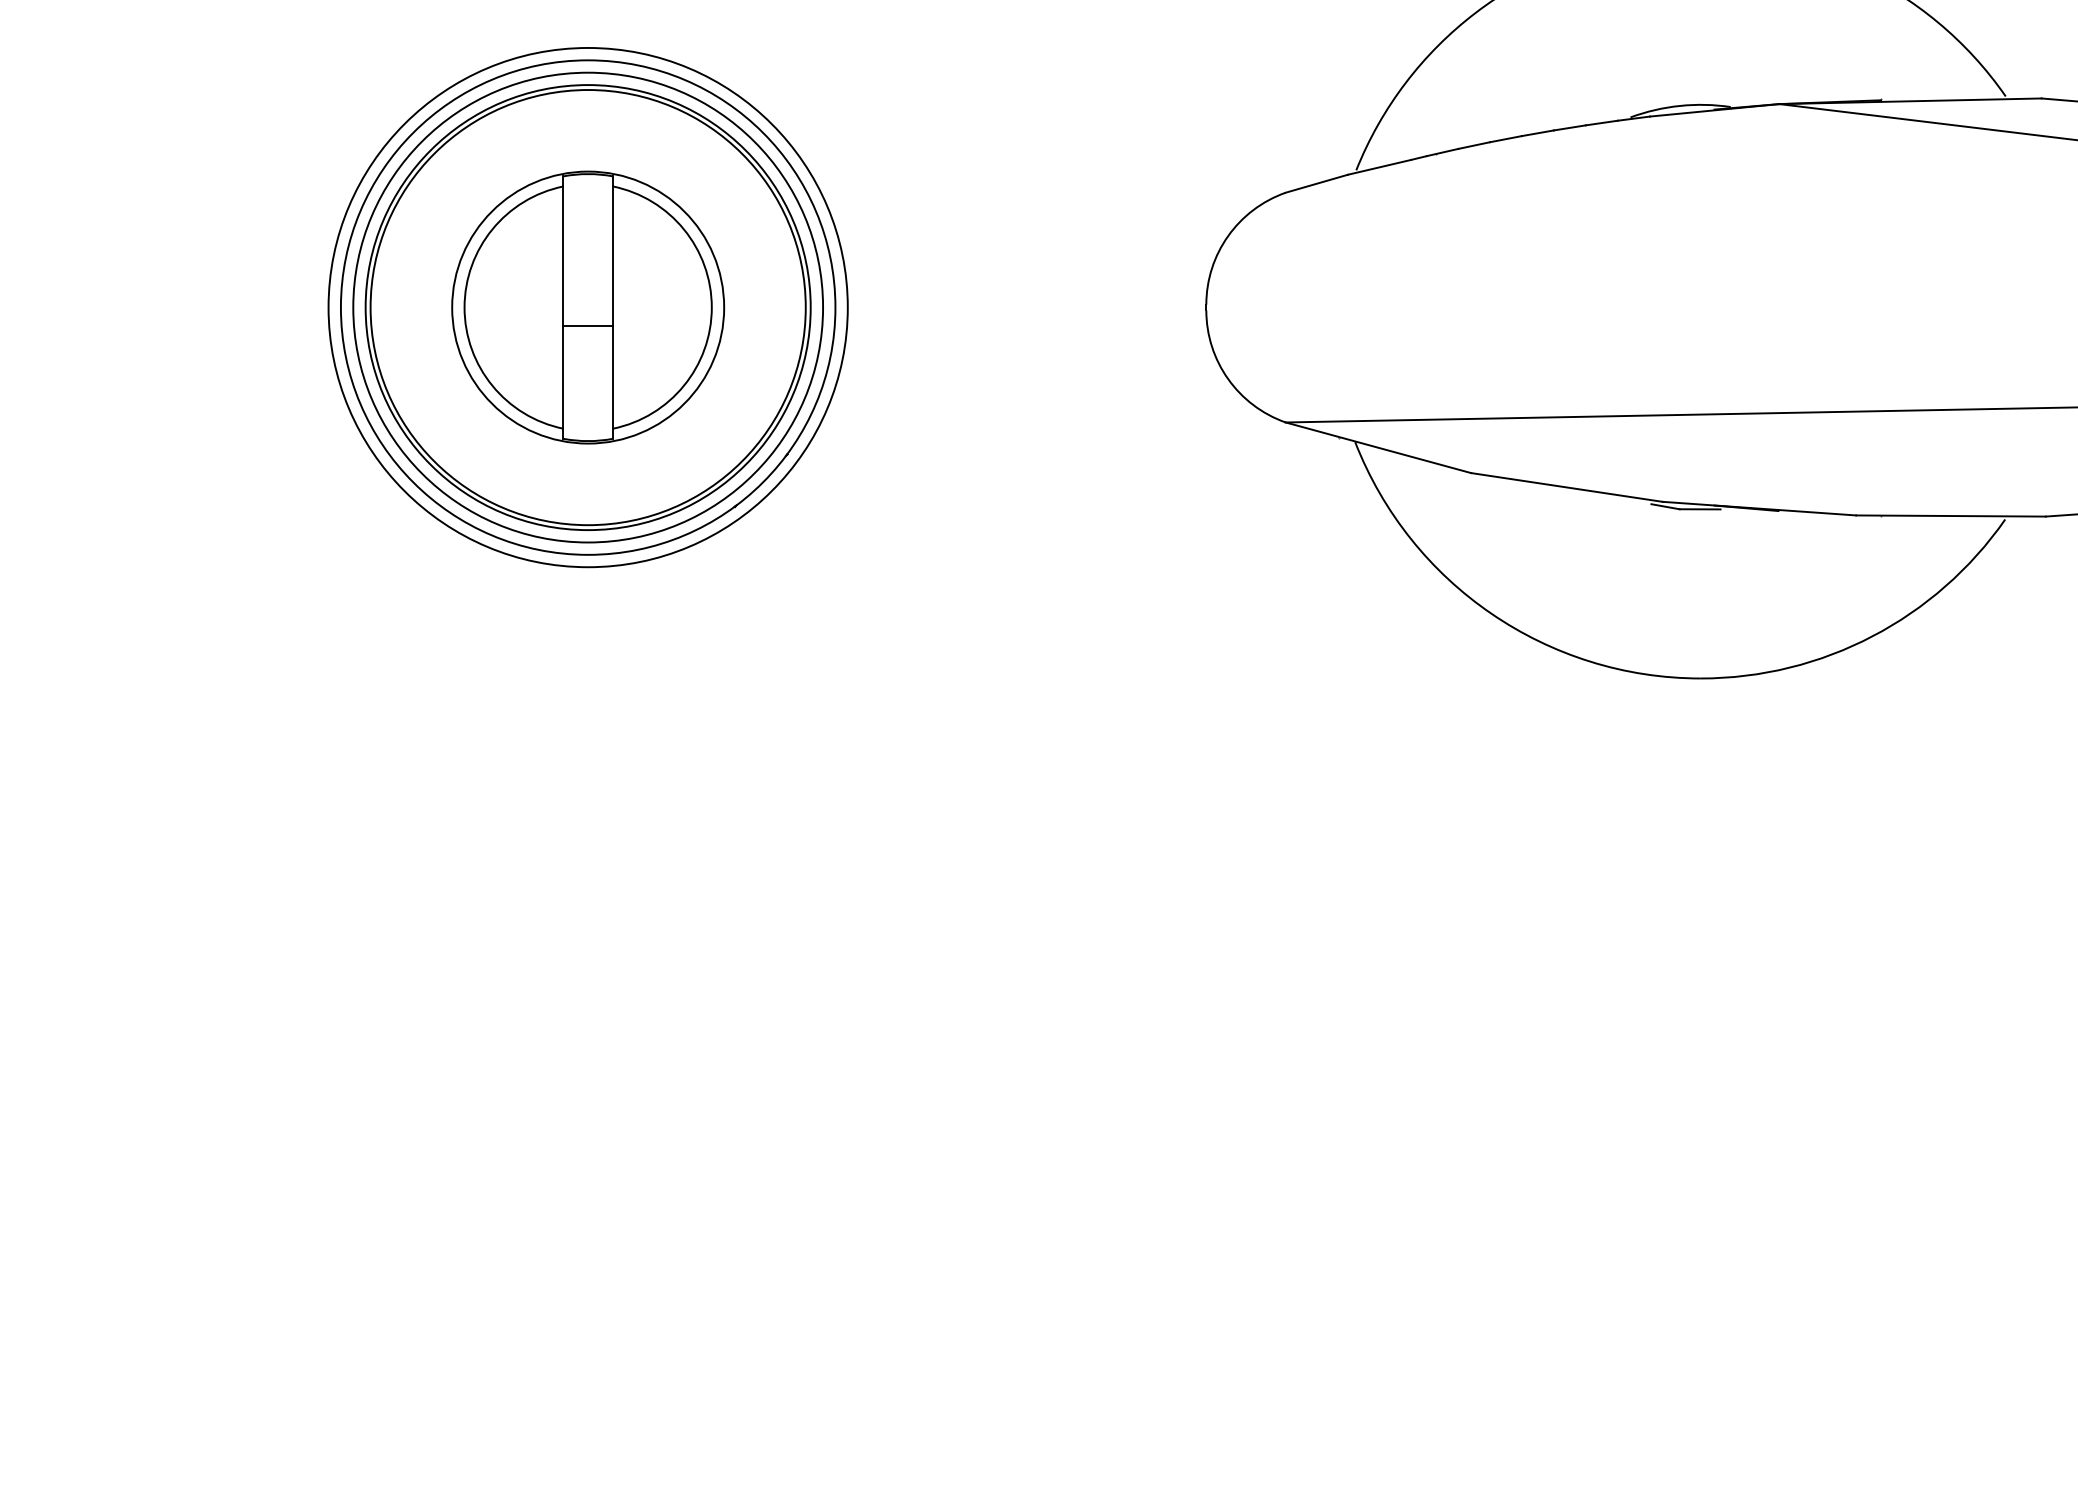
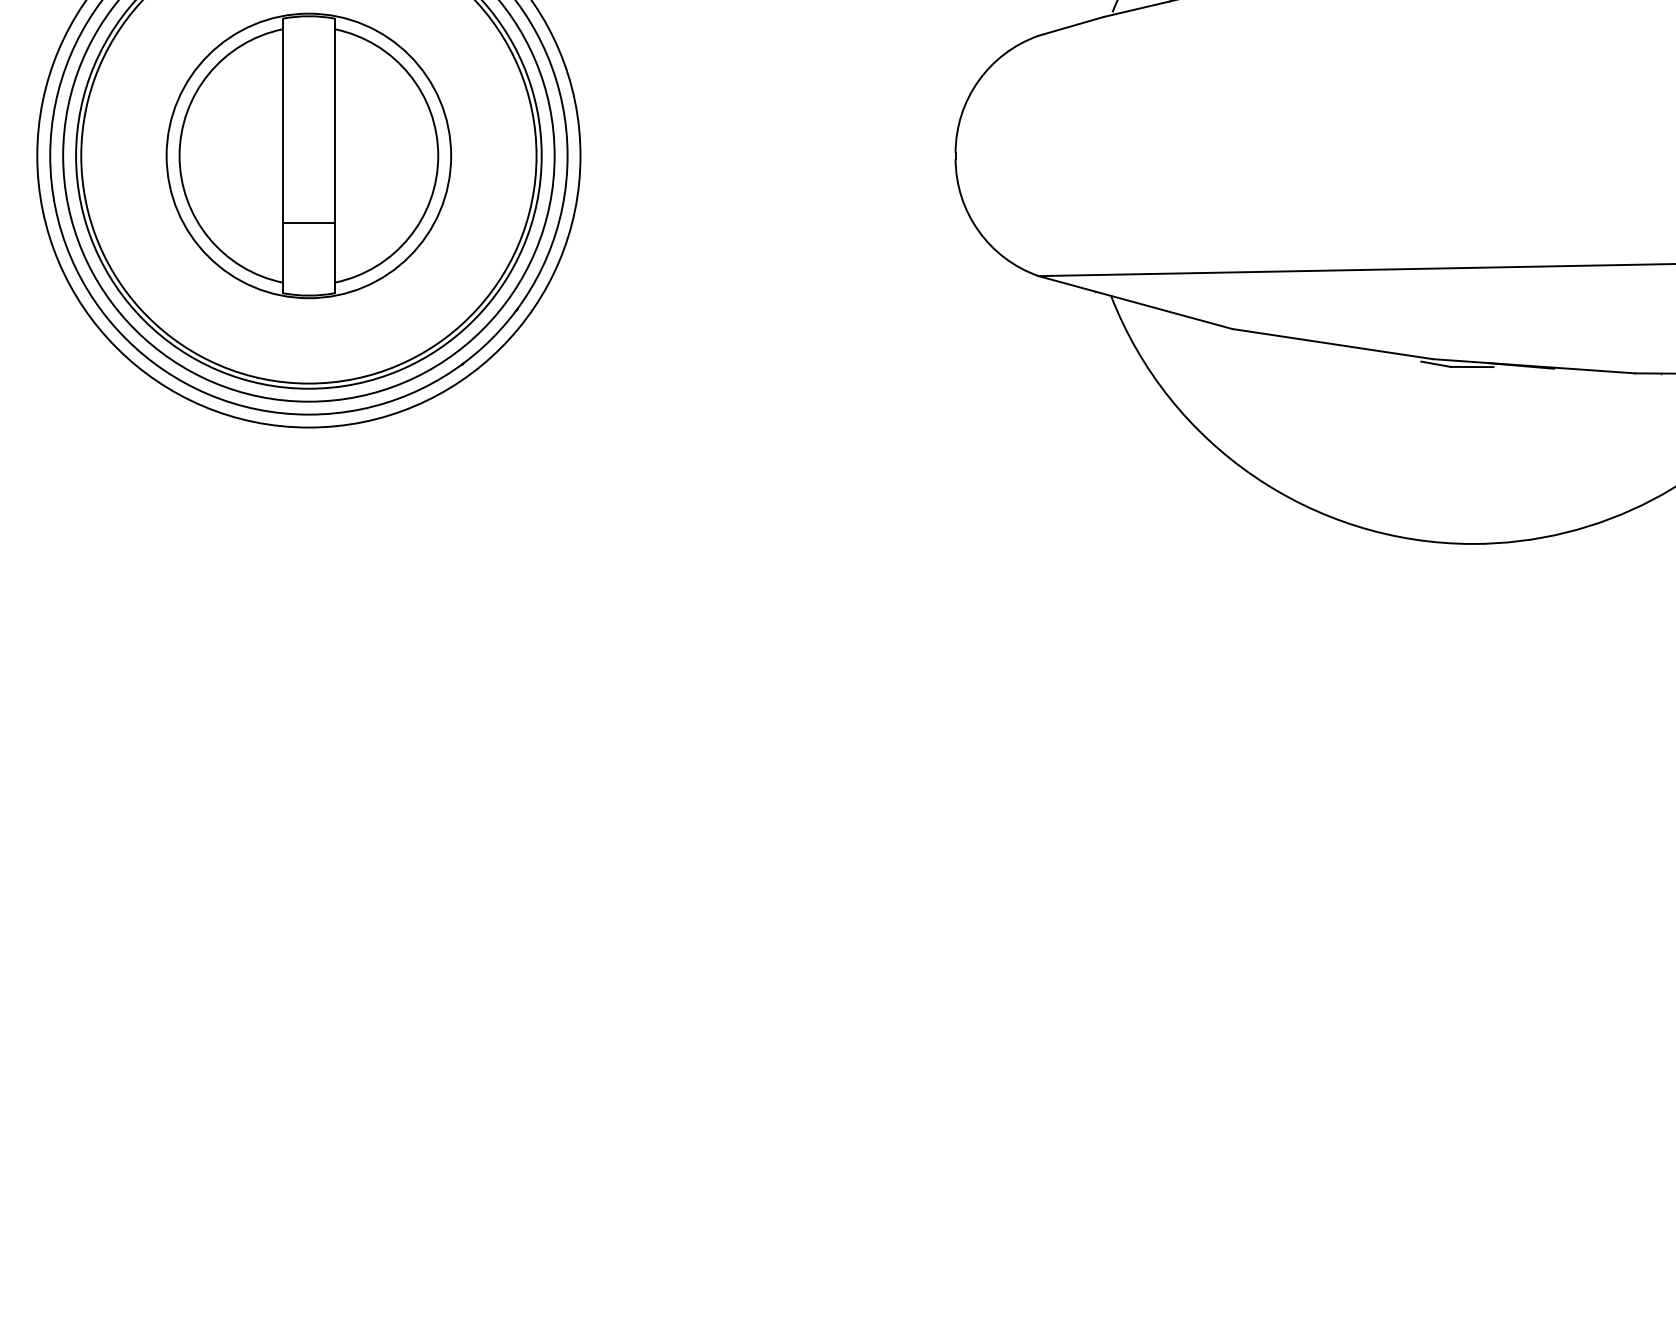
line: (587, 325) -> (308, 222), moved

